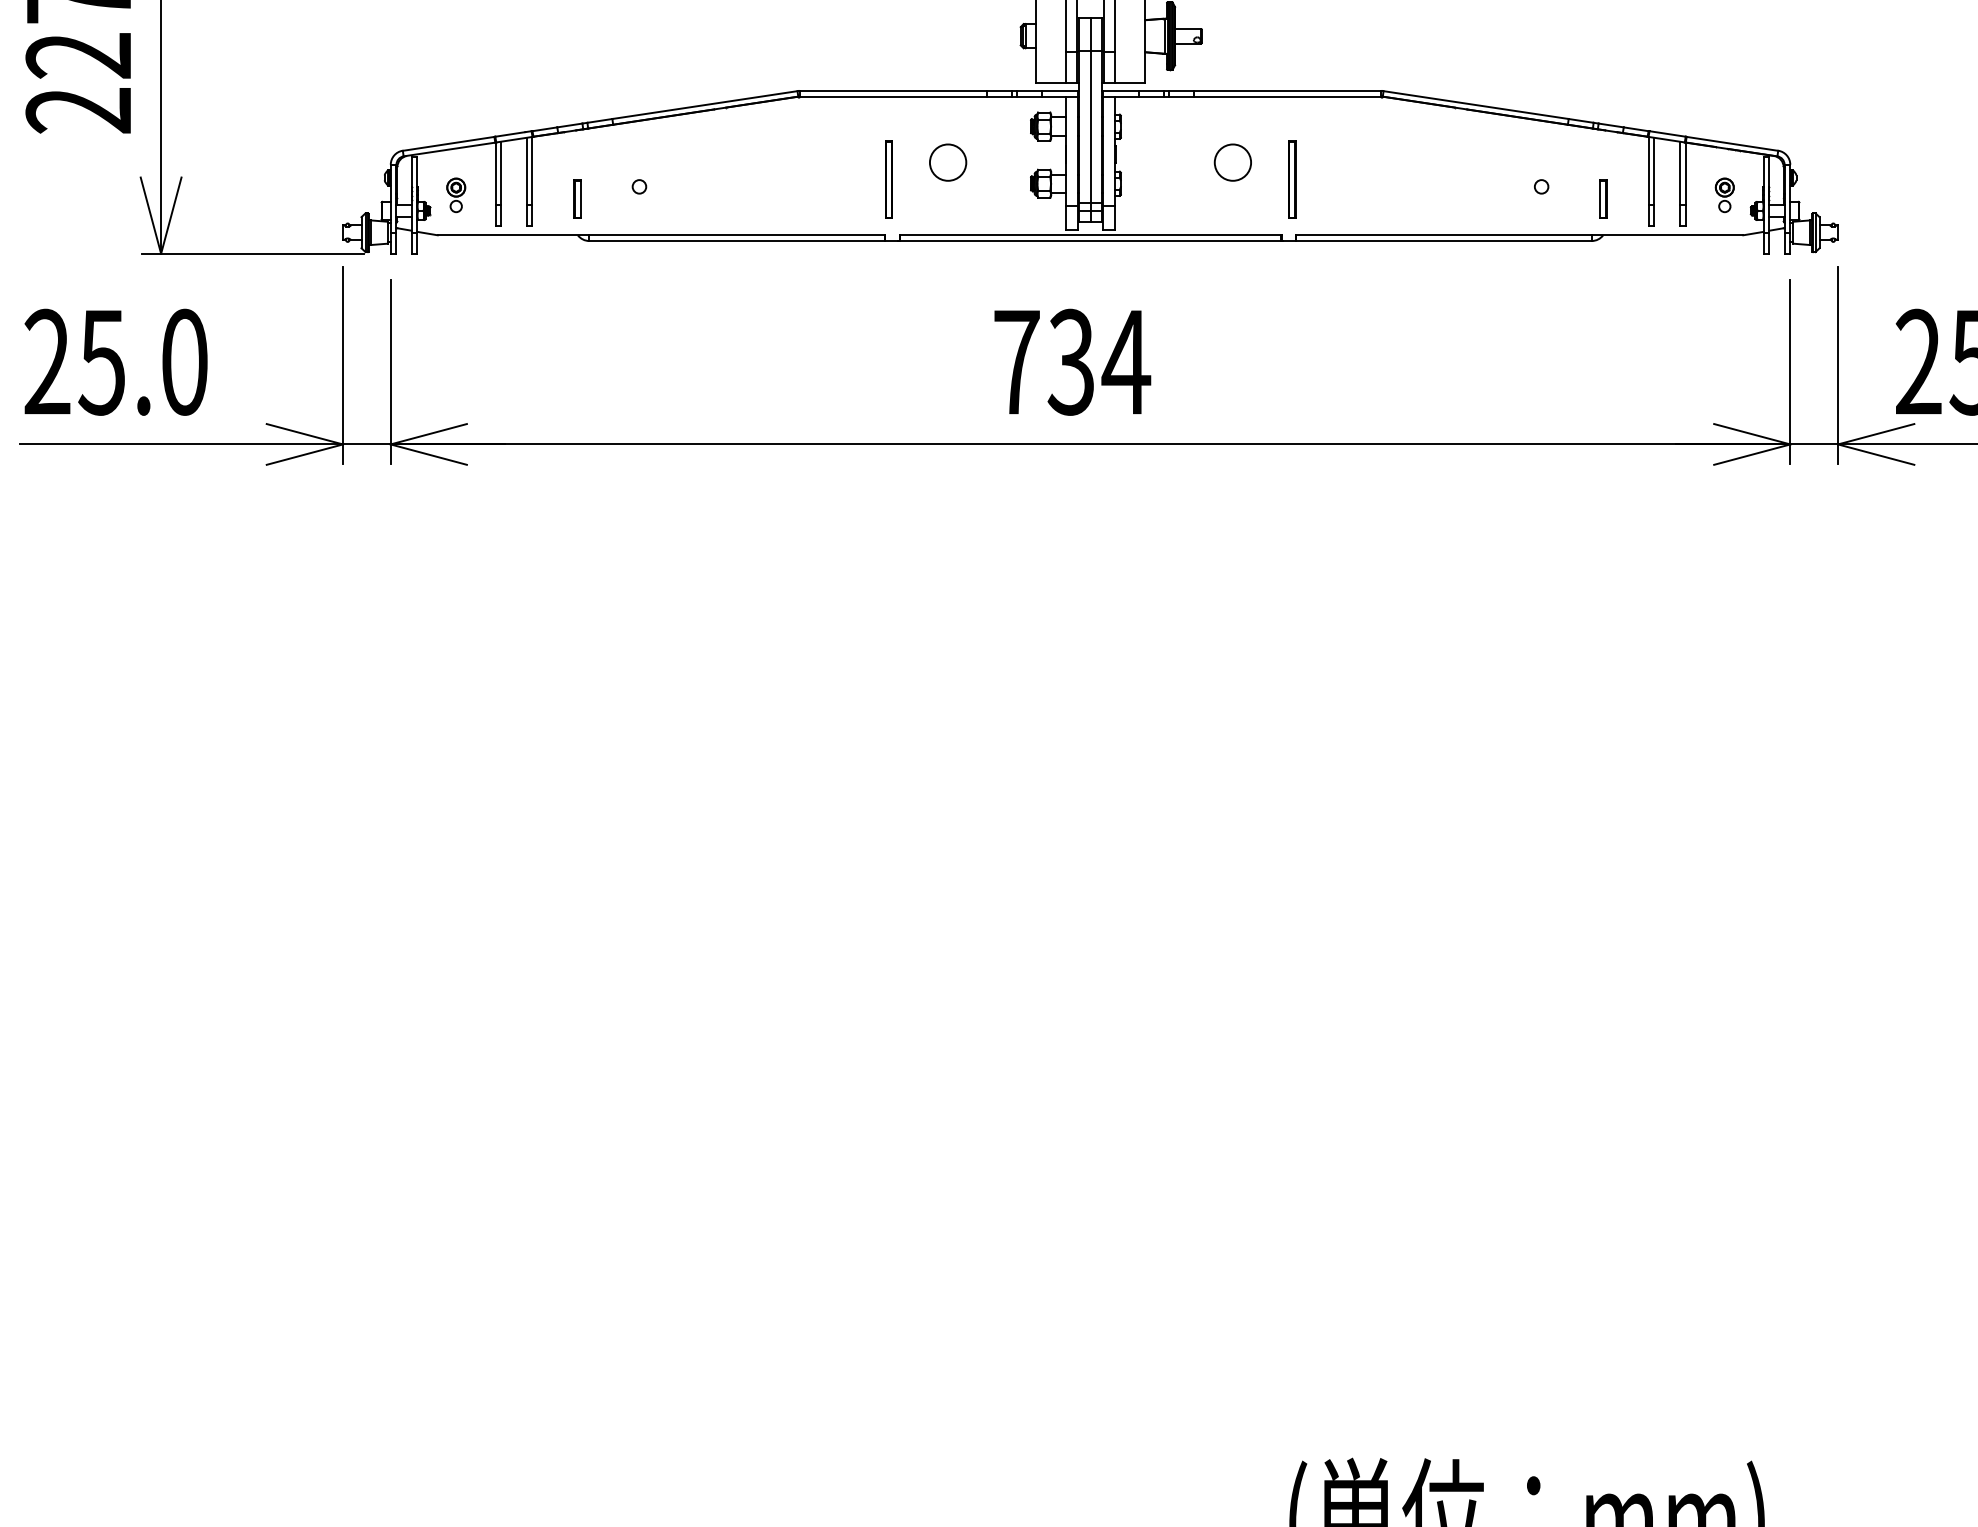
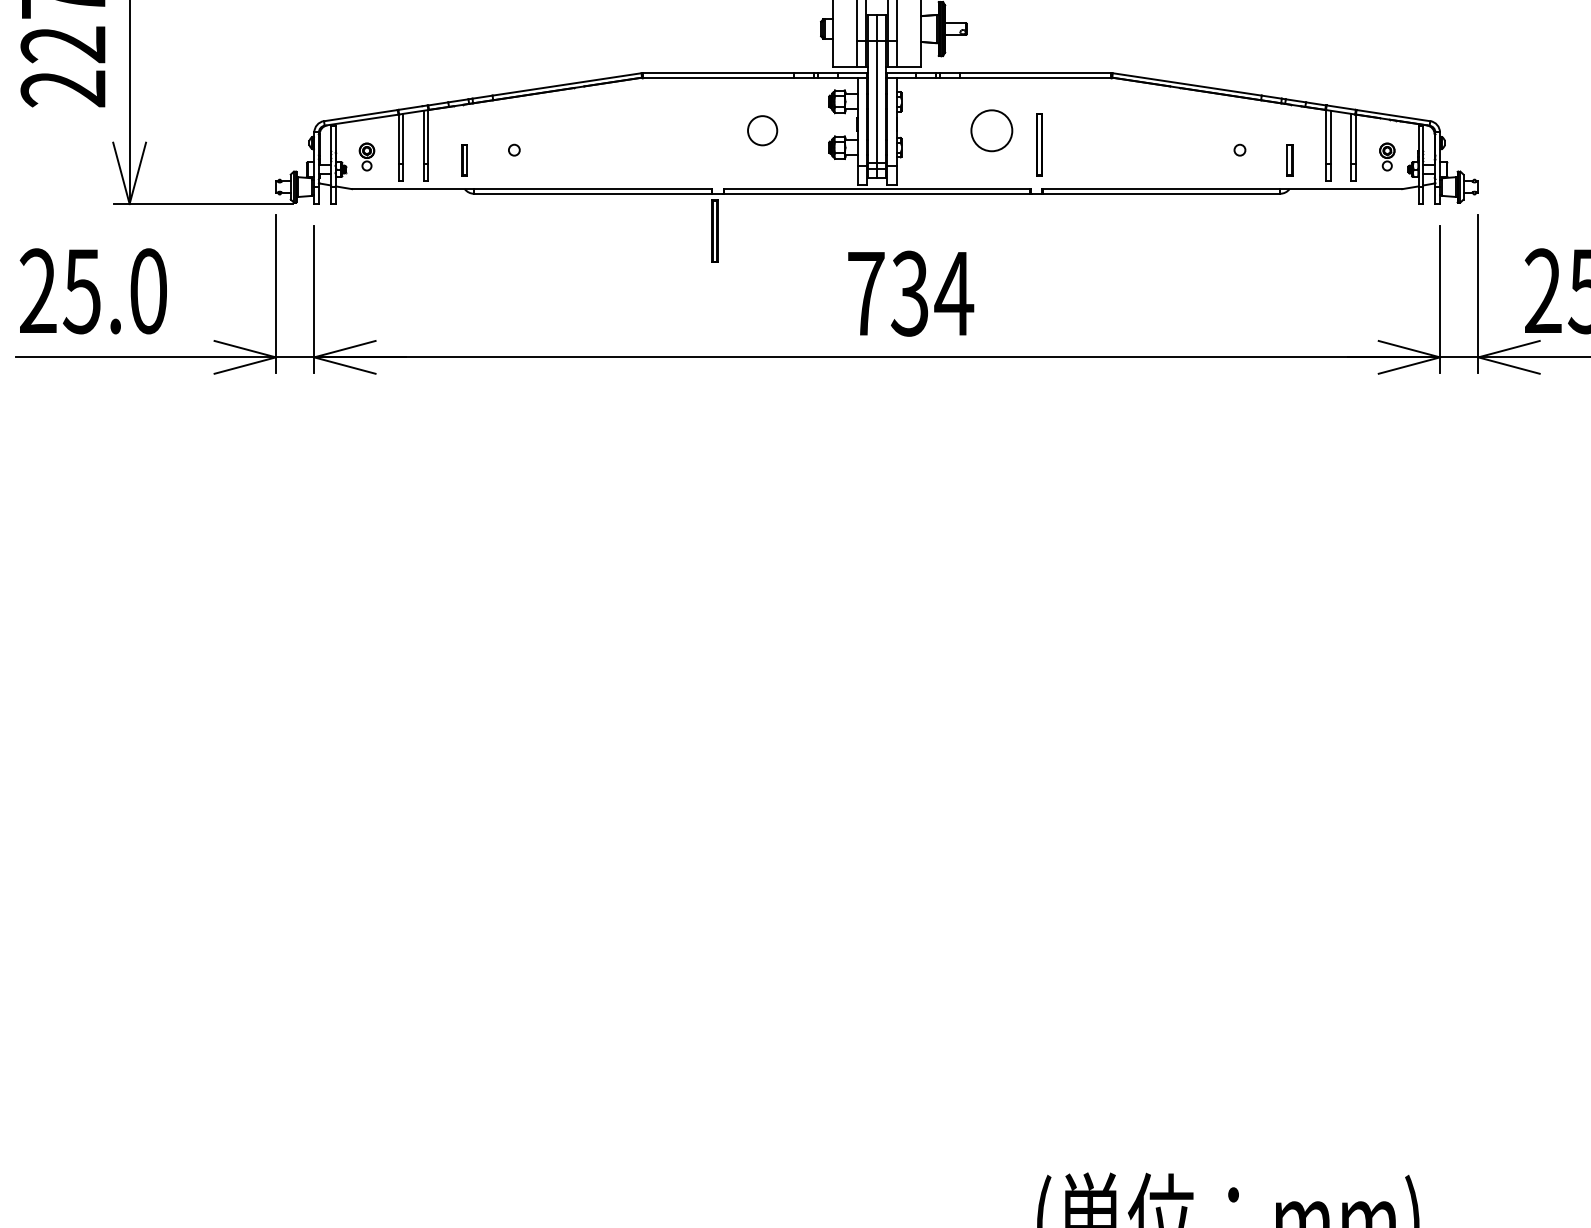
circle: (1232, 162) -> (991, 130), size x1.4
part: (888, 179) -> (714, 231), moved
text: (1072, 361) -> (910, 293), moved

